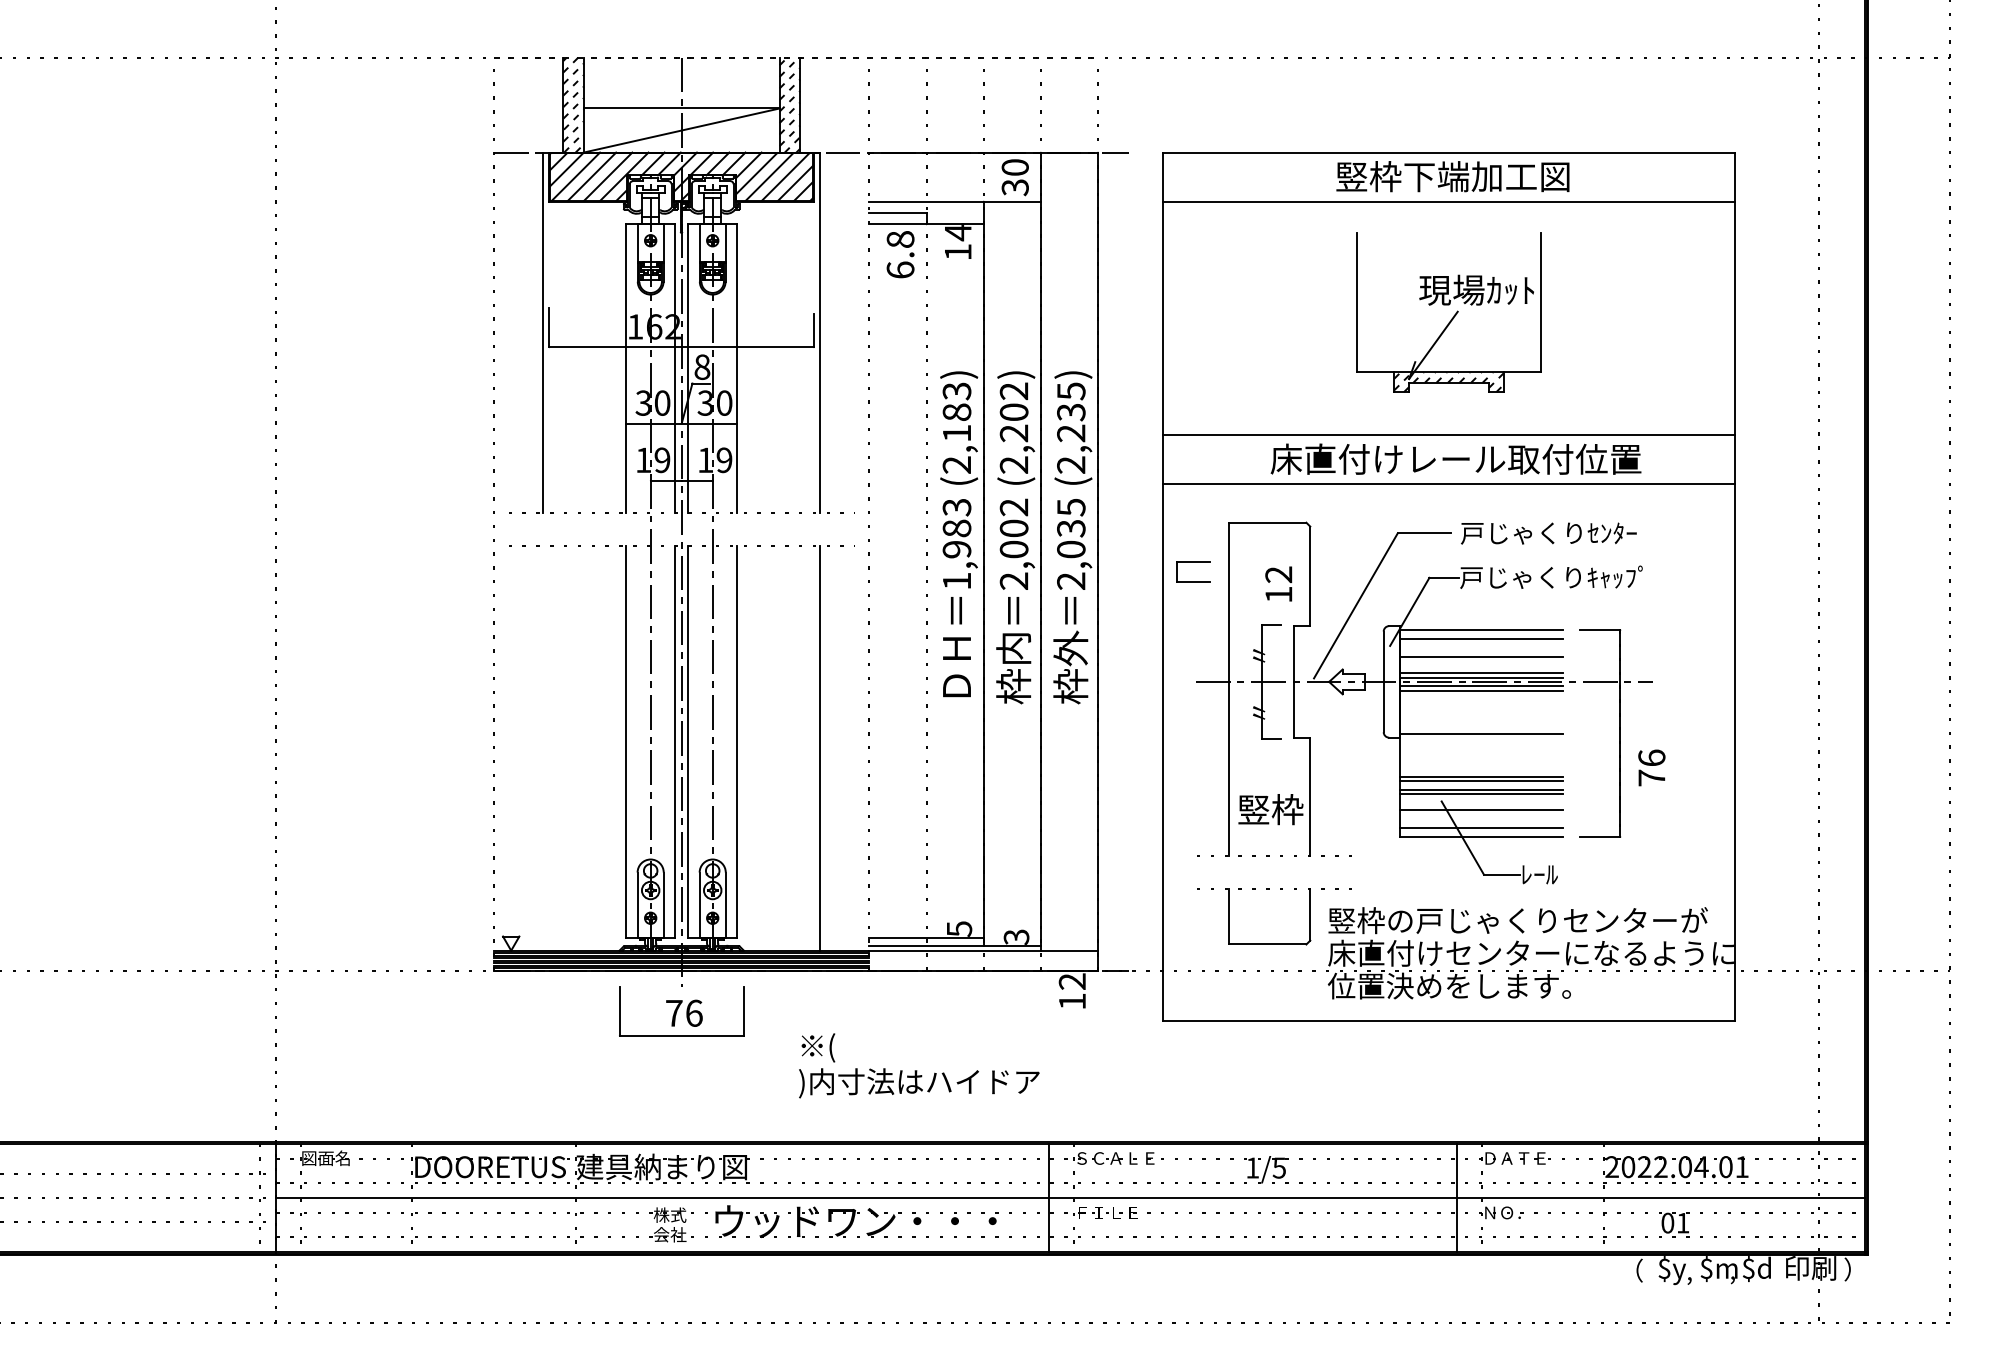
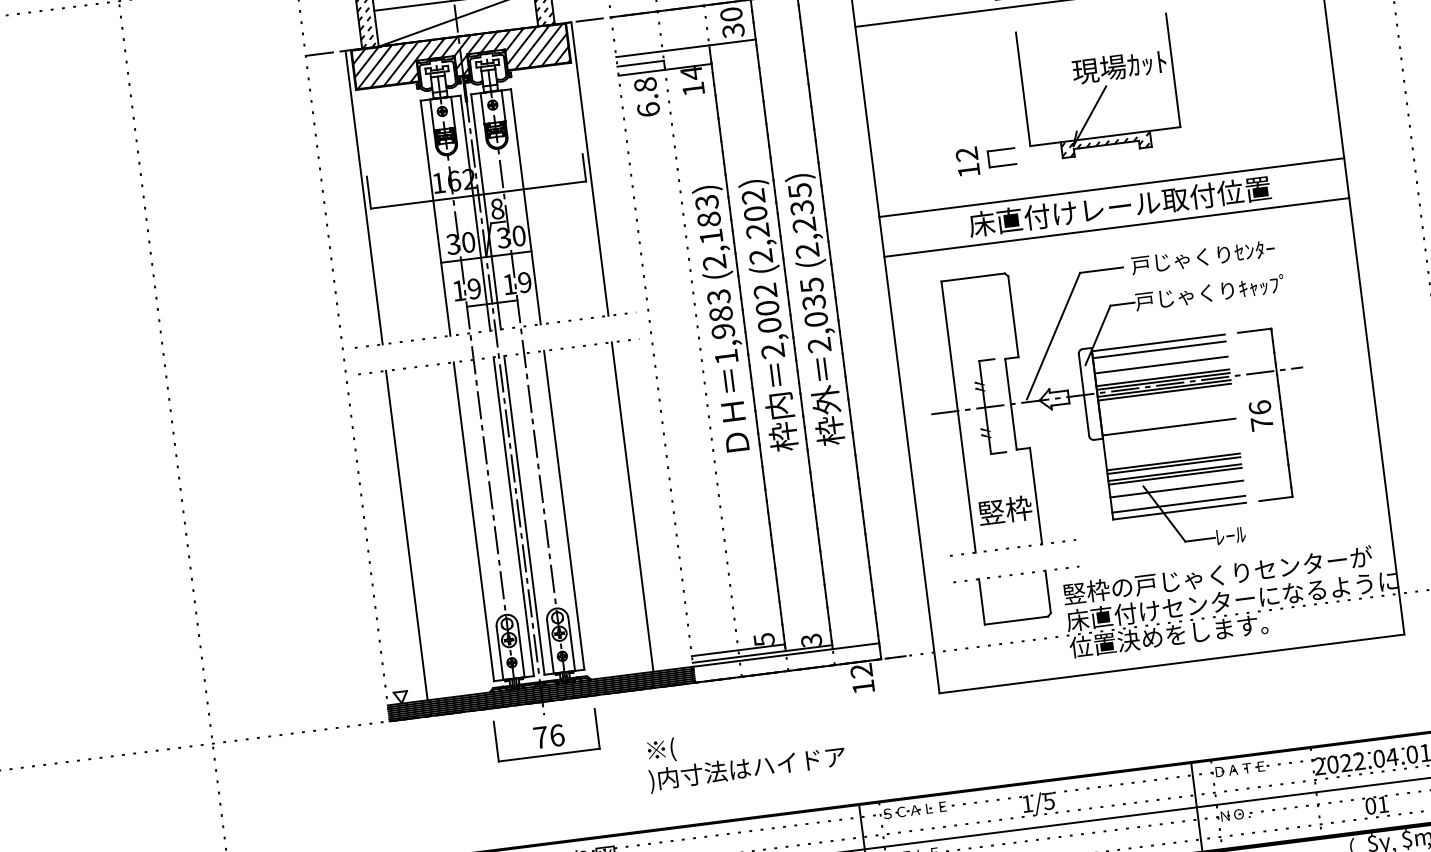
part: (1193, 562) -> (1000, 149), moved
text: (1278, 583) -> (967, 161), moved
line: (542, 748) -> (406, 535), added
text: (1651, 767) -> (1260, 415), moved

